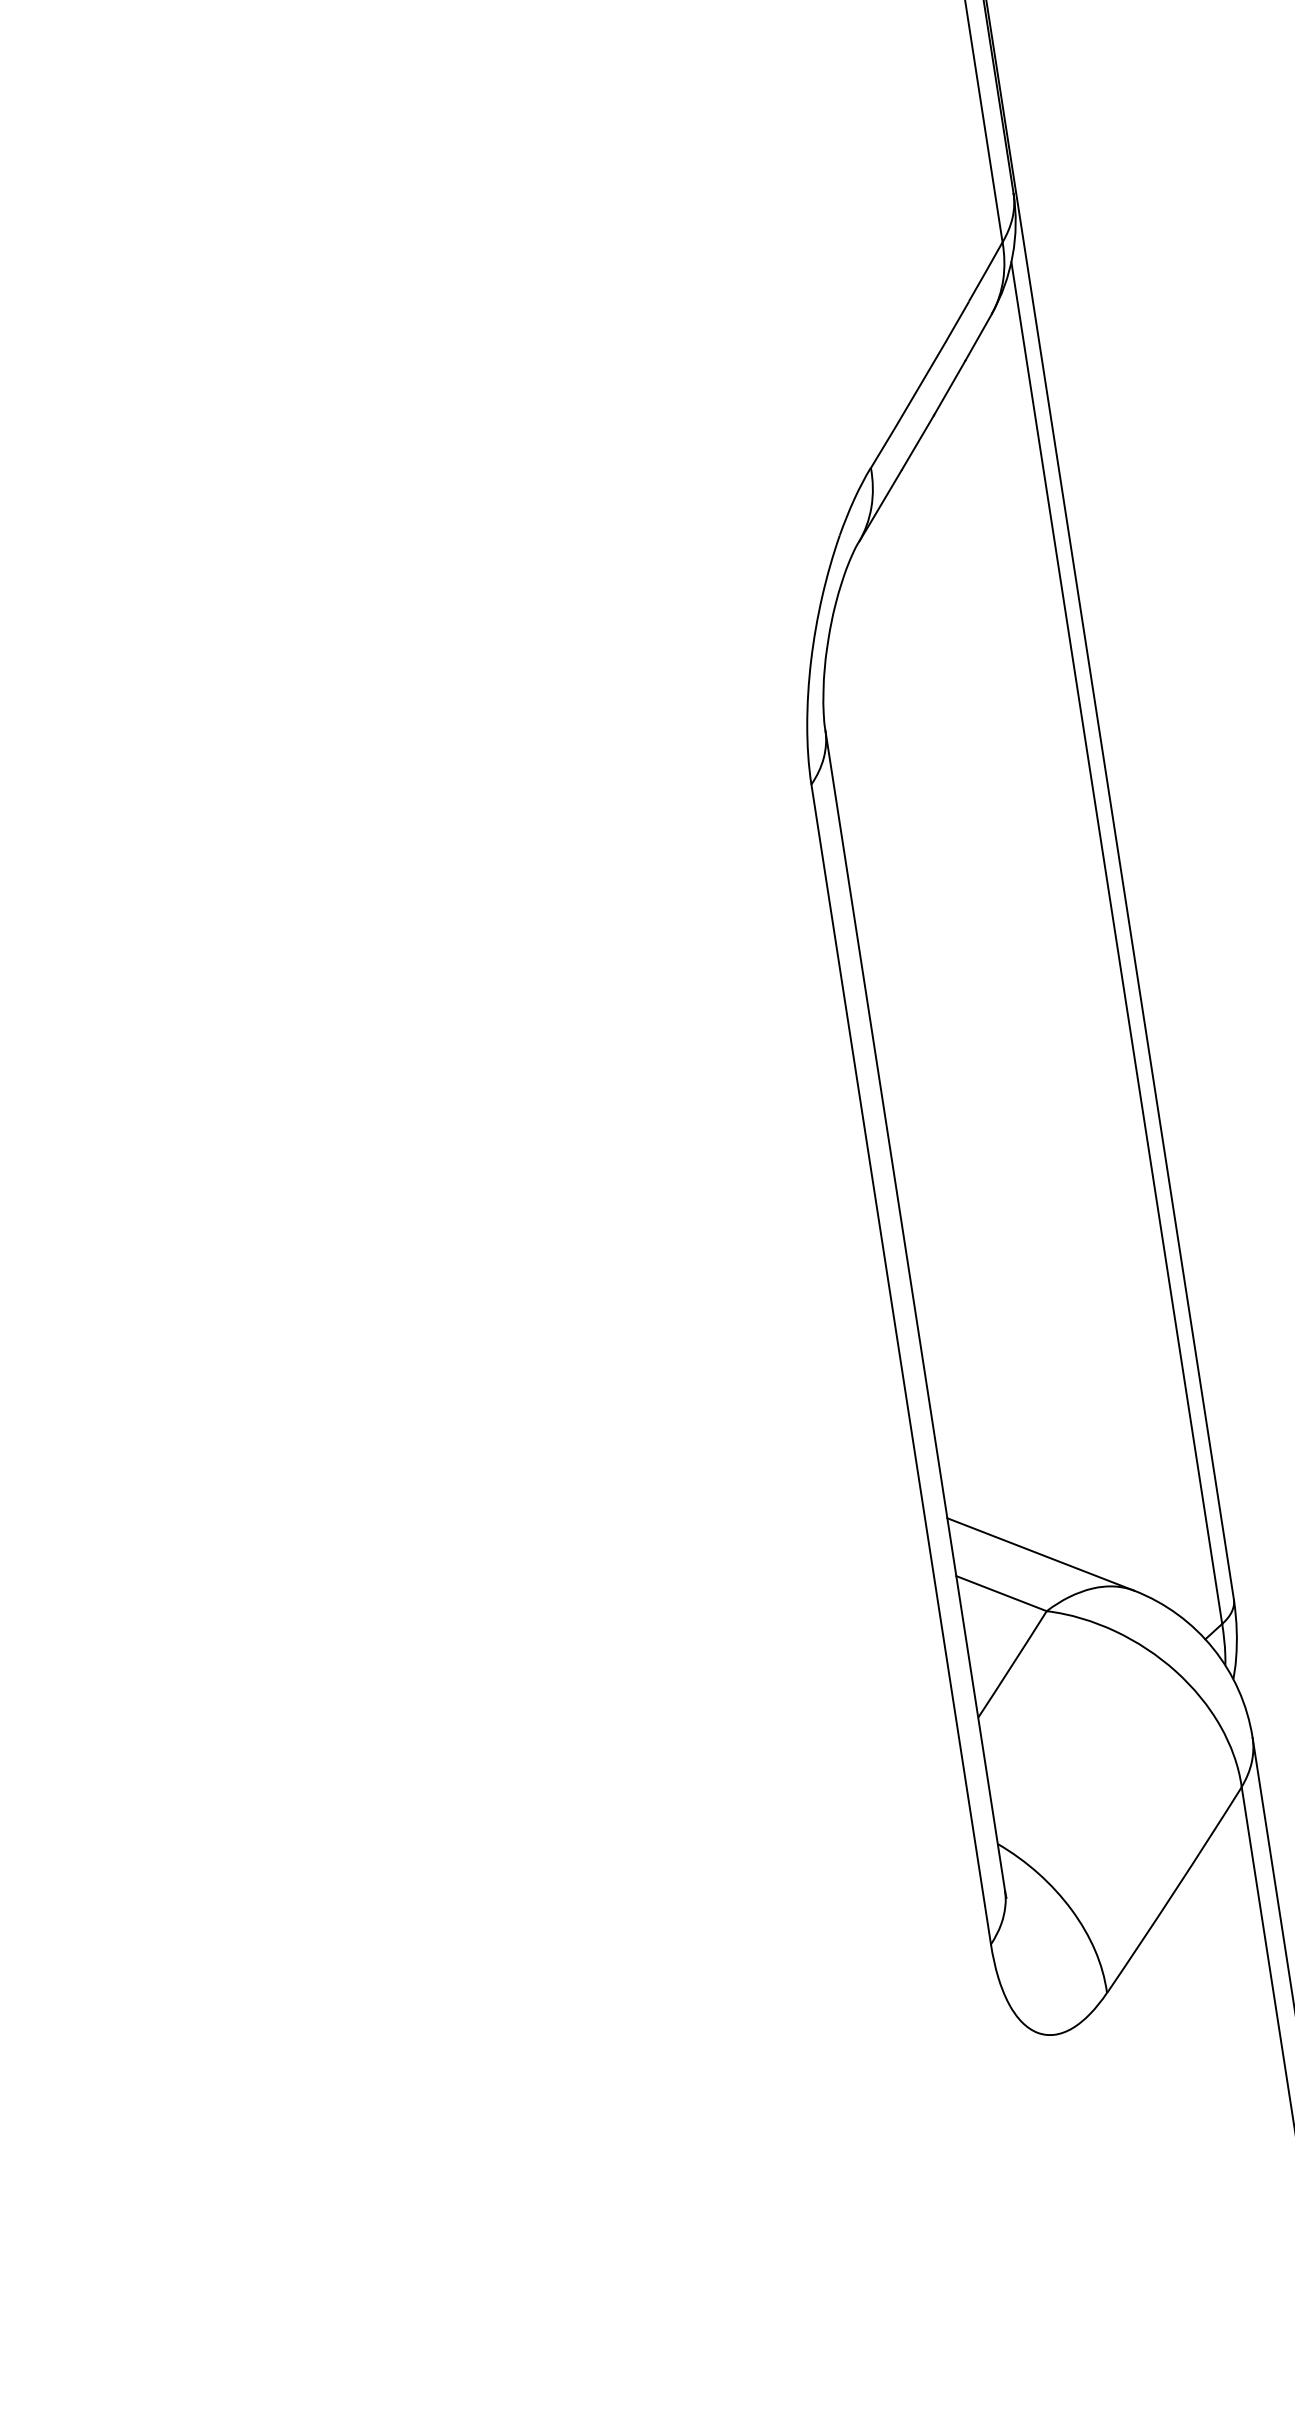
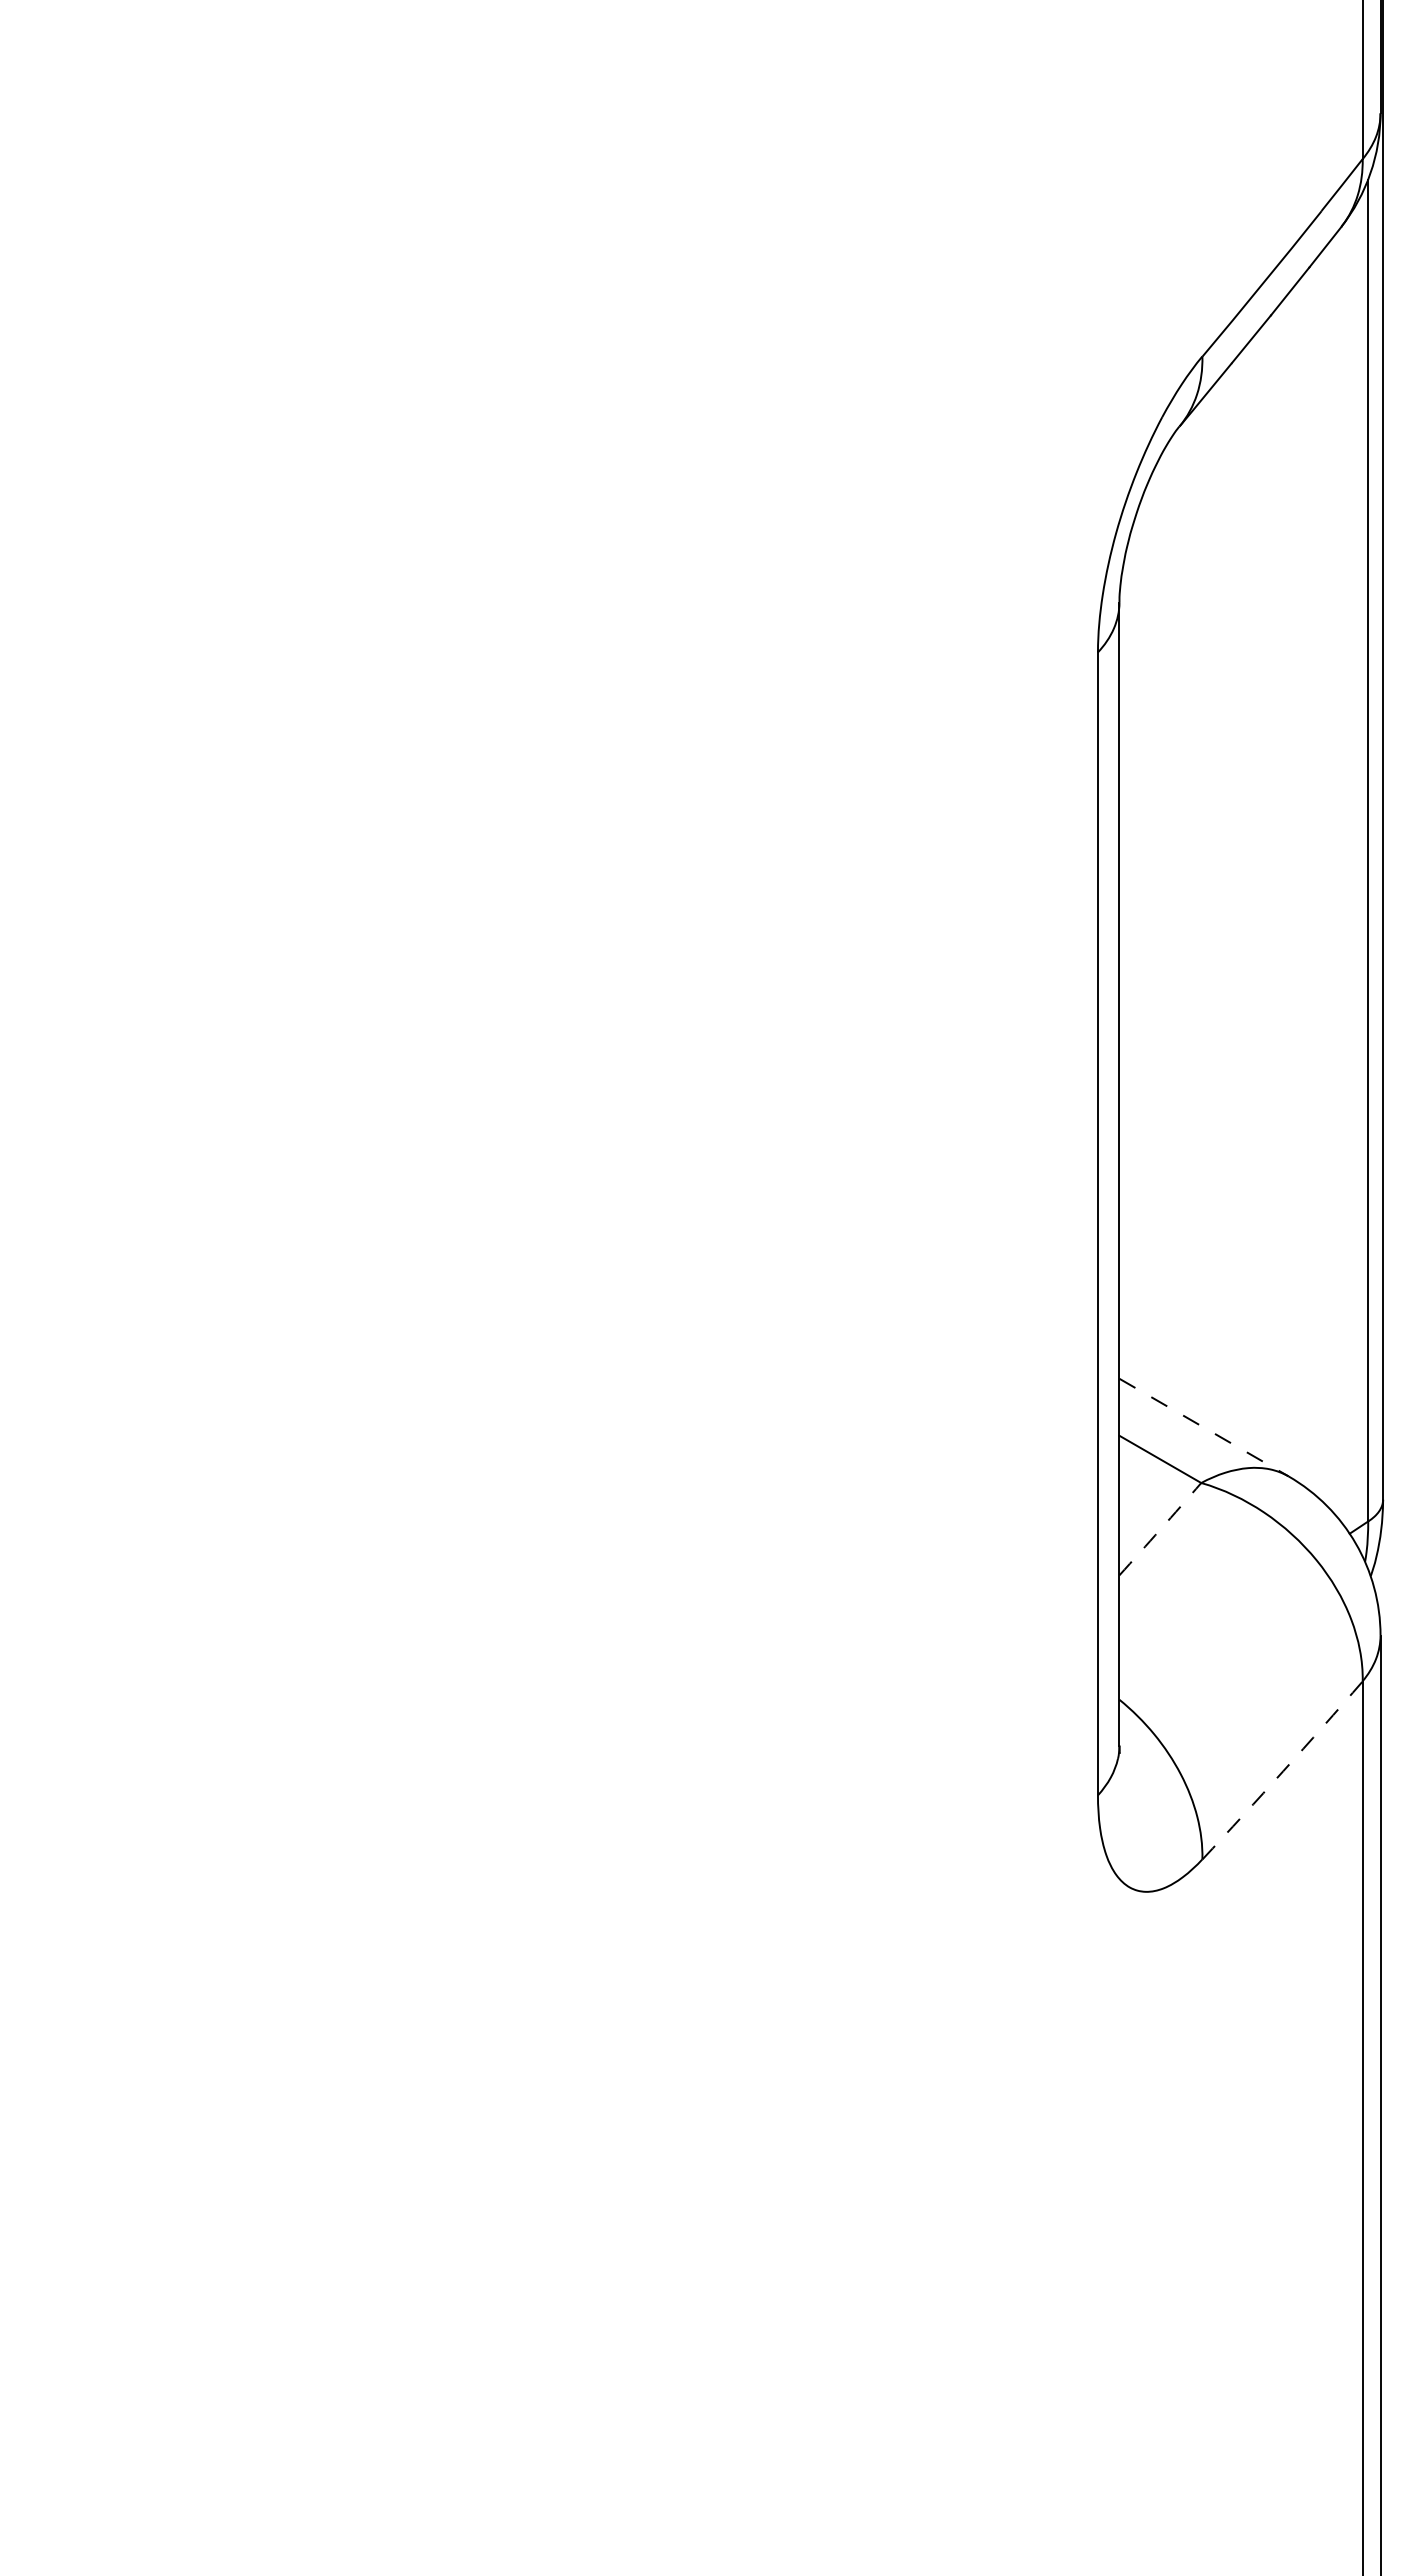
line: (1041, 1554) -> (1204, 1427), solid -> dashed
arc: (1012, 1664) -> (1160, 1529), solid -> dashed
arc: (1175, 1891) -> (1283, 1771), solid -> dashed

